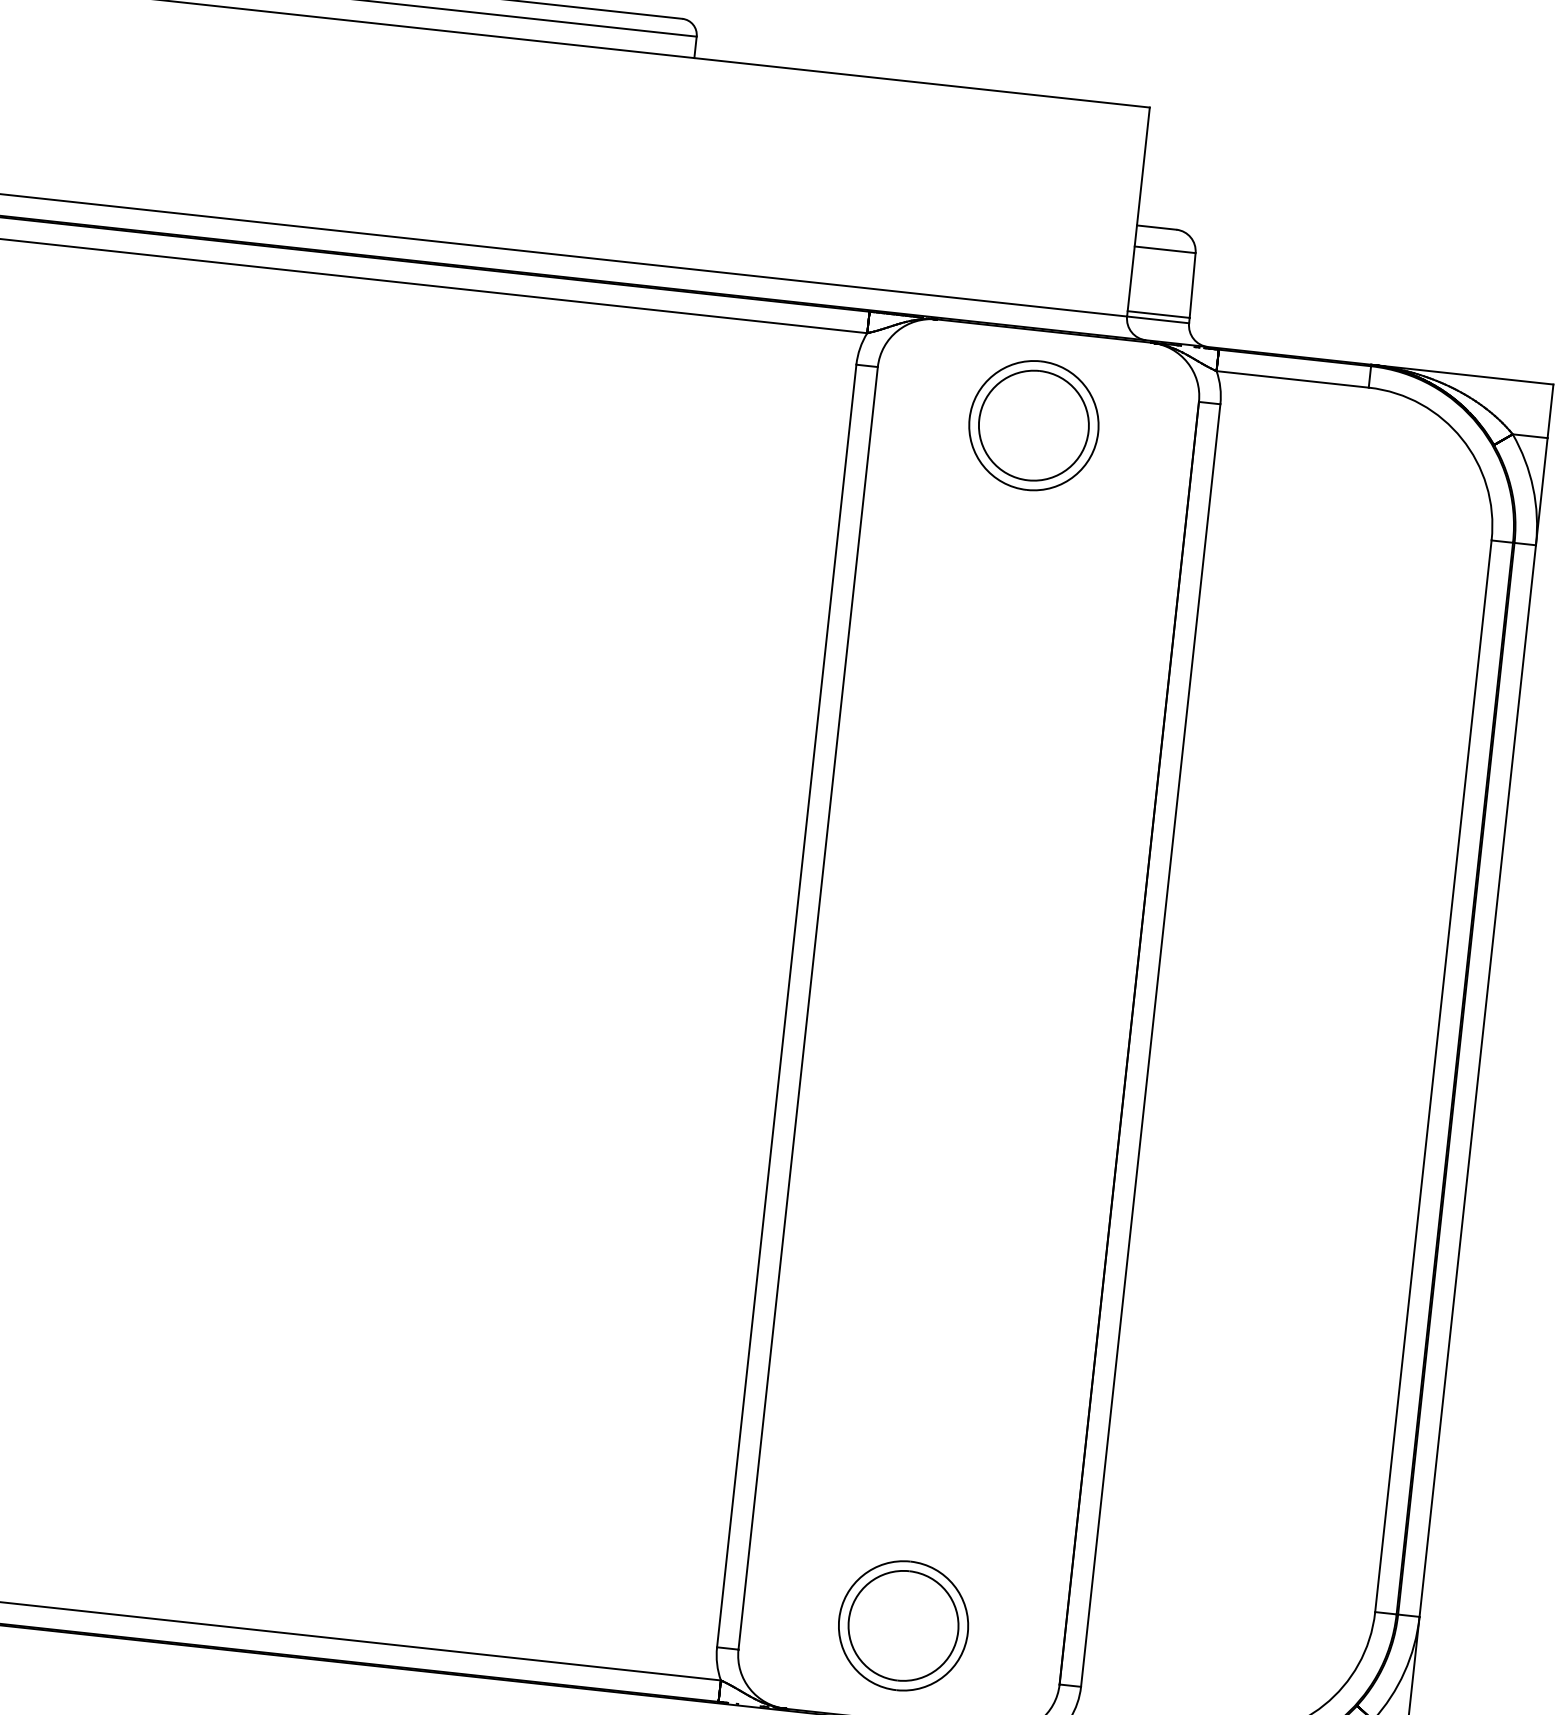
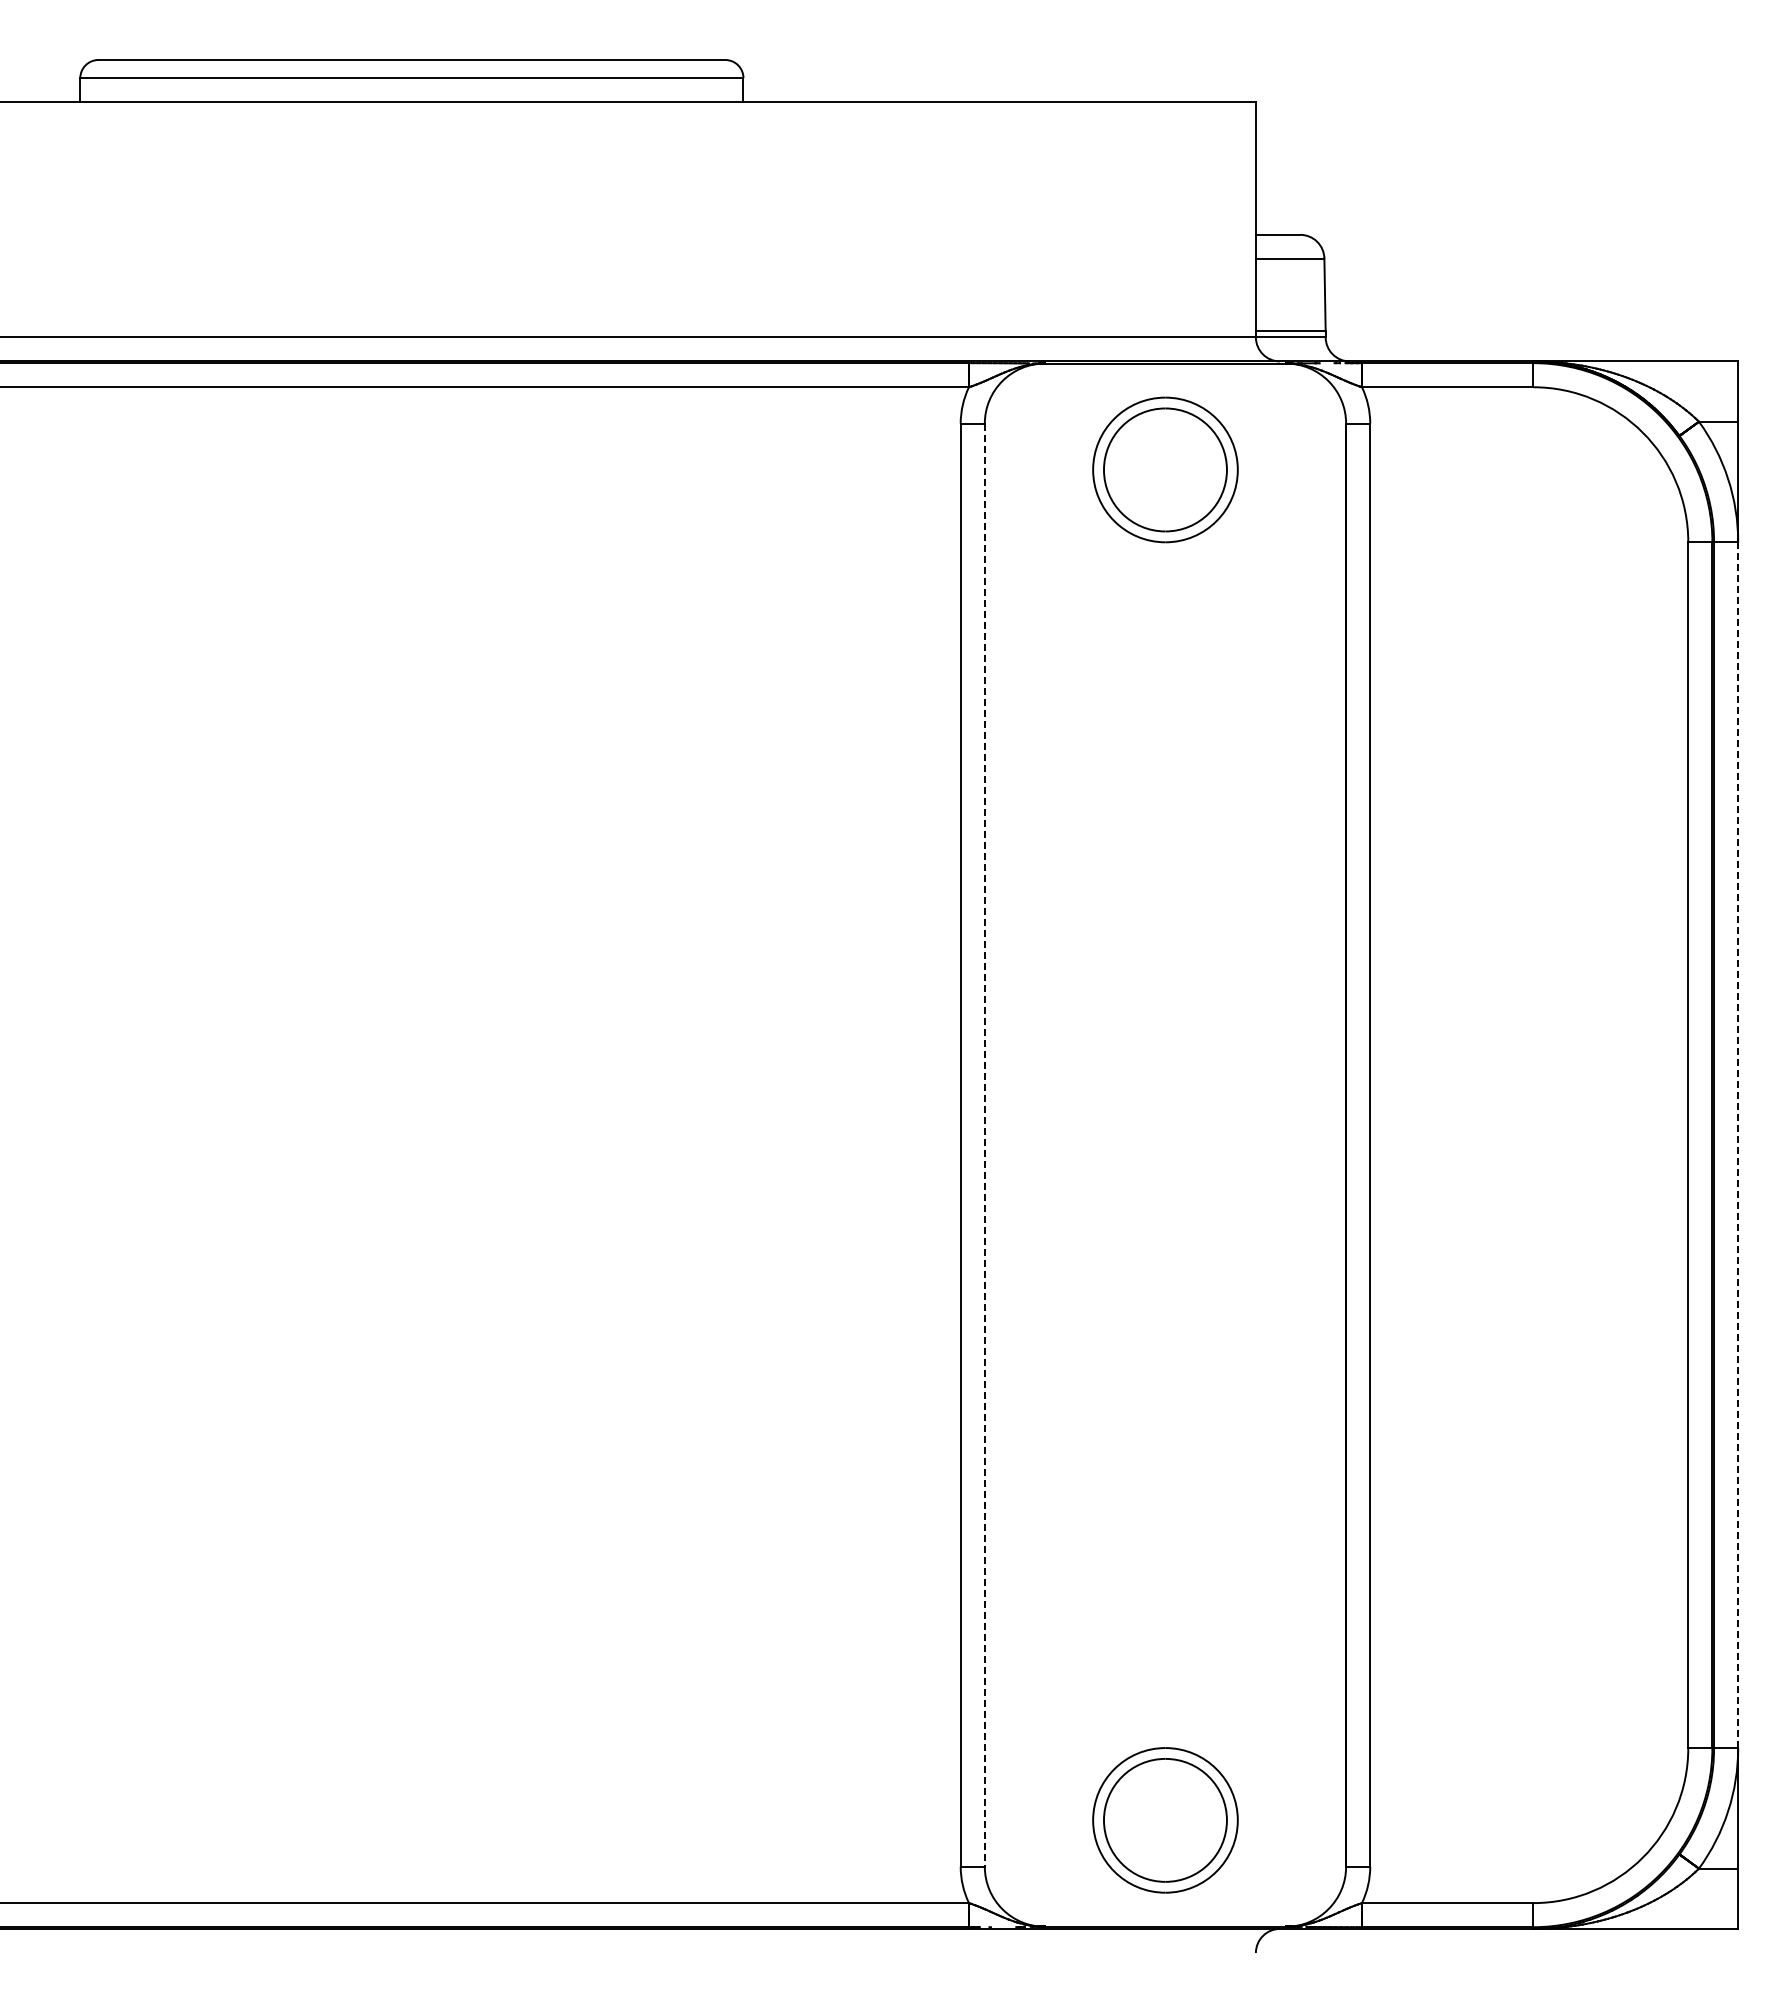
line: (807, 1008) -> (984, 1145), solid -> dashed
line: (1477, 1081) -> (1738, 1145), solid -> dashed

